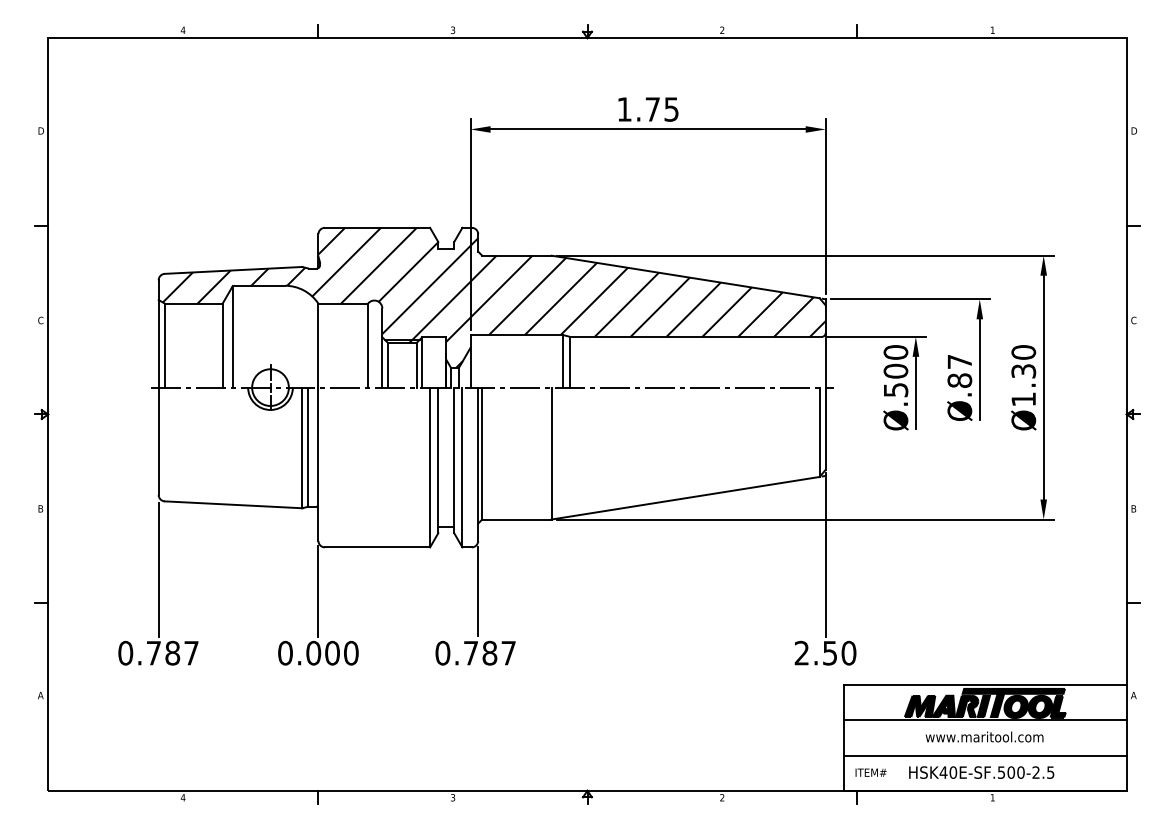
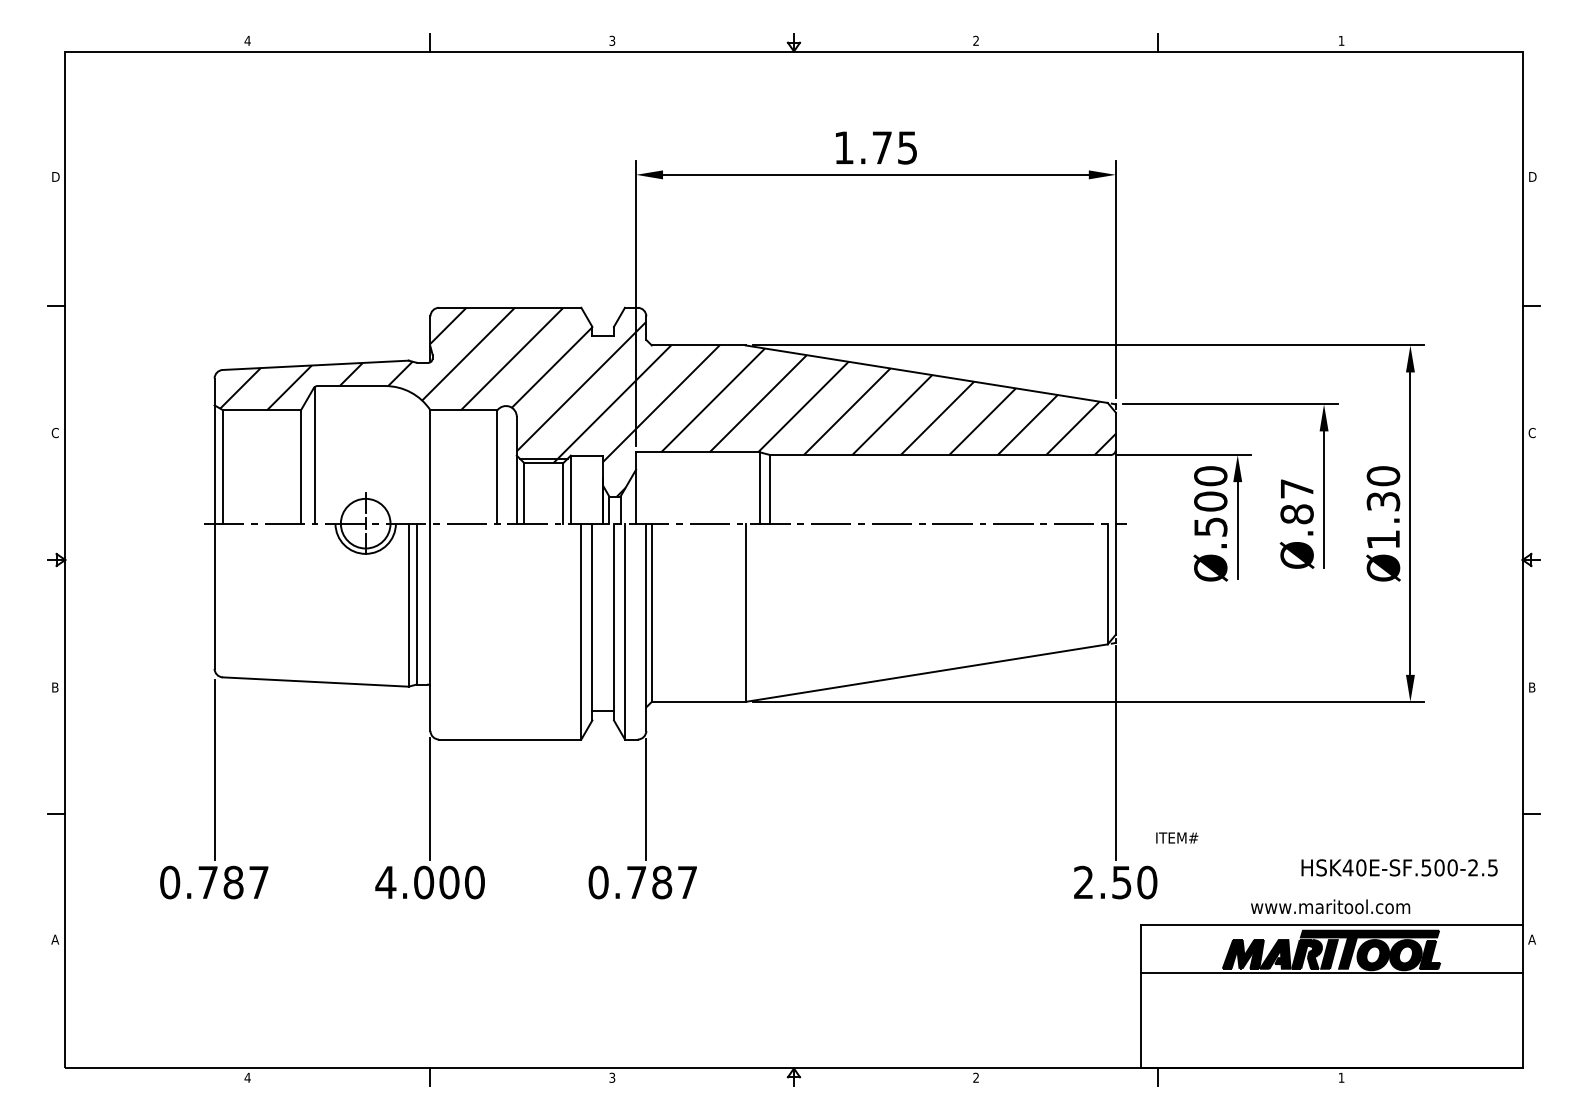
text: (285, 653) -> (385, 882), 0.000 -> 4.000
text: (984, 736) -> (1330, 906), moved
line: (985, 755) -> (1331, 1020), removed
text: (871, 772) -> (1177, 837), moved
text: (981, 772) -> (1399, 867), moved

